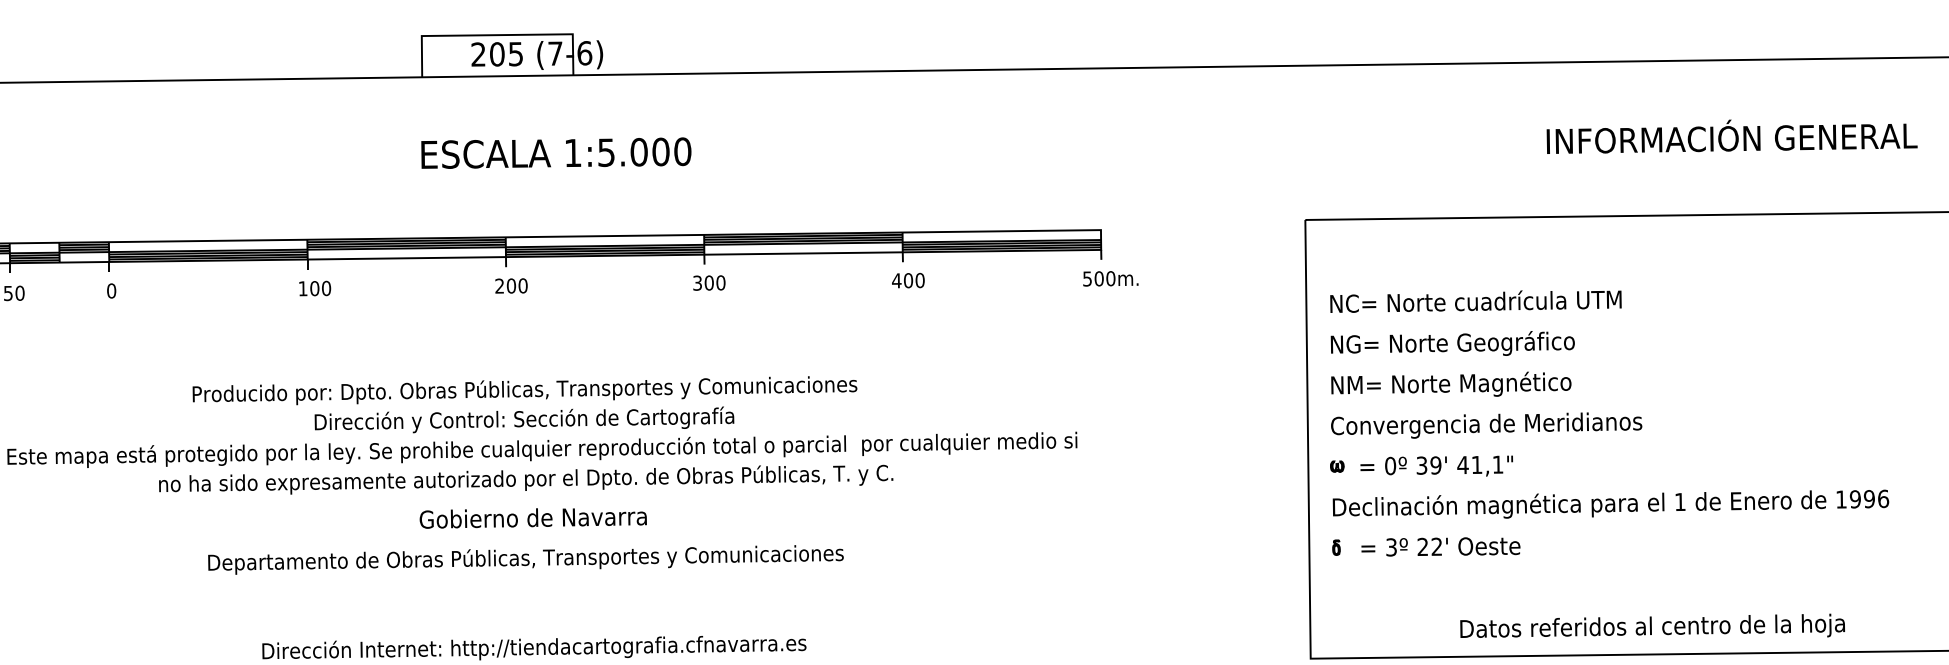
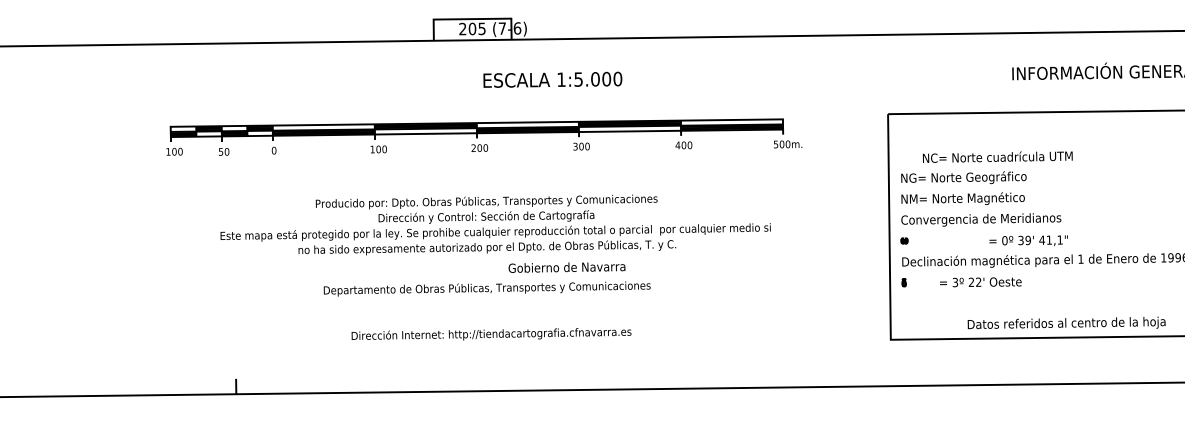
text: (555, 152) -> (552, 79), moved
text: (1475, 300) -> (997, 156), moved
text: (1436, 465) -> (1028, 240), moved
text: (532, 518) -> (566, 267), moved
text: (1440, 547) -> (980, 282), moved

